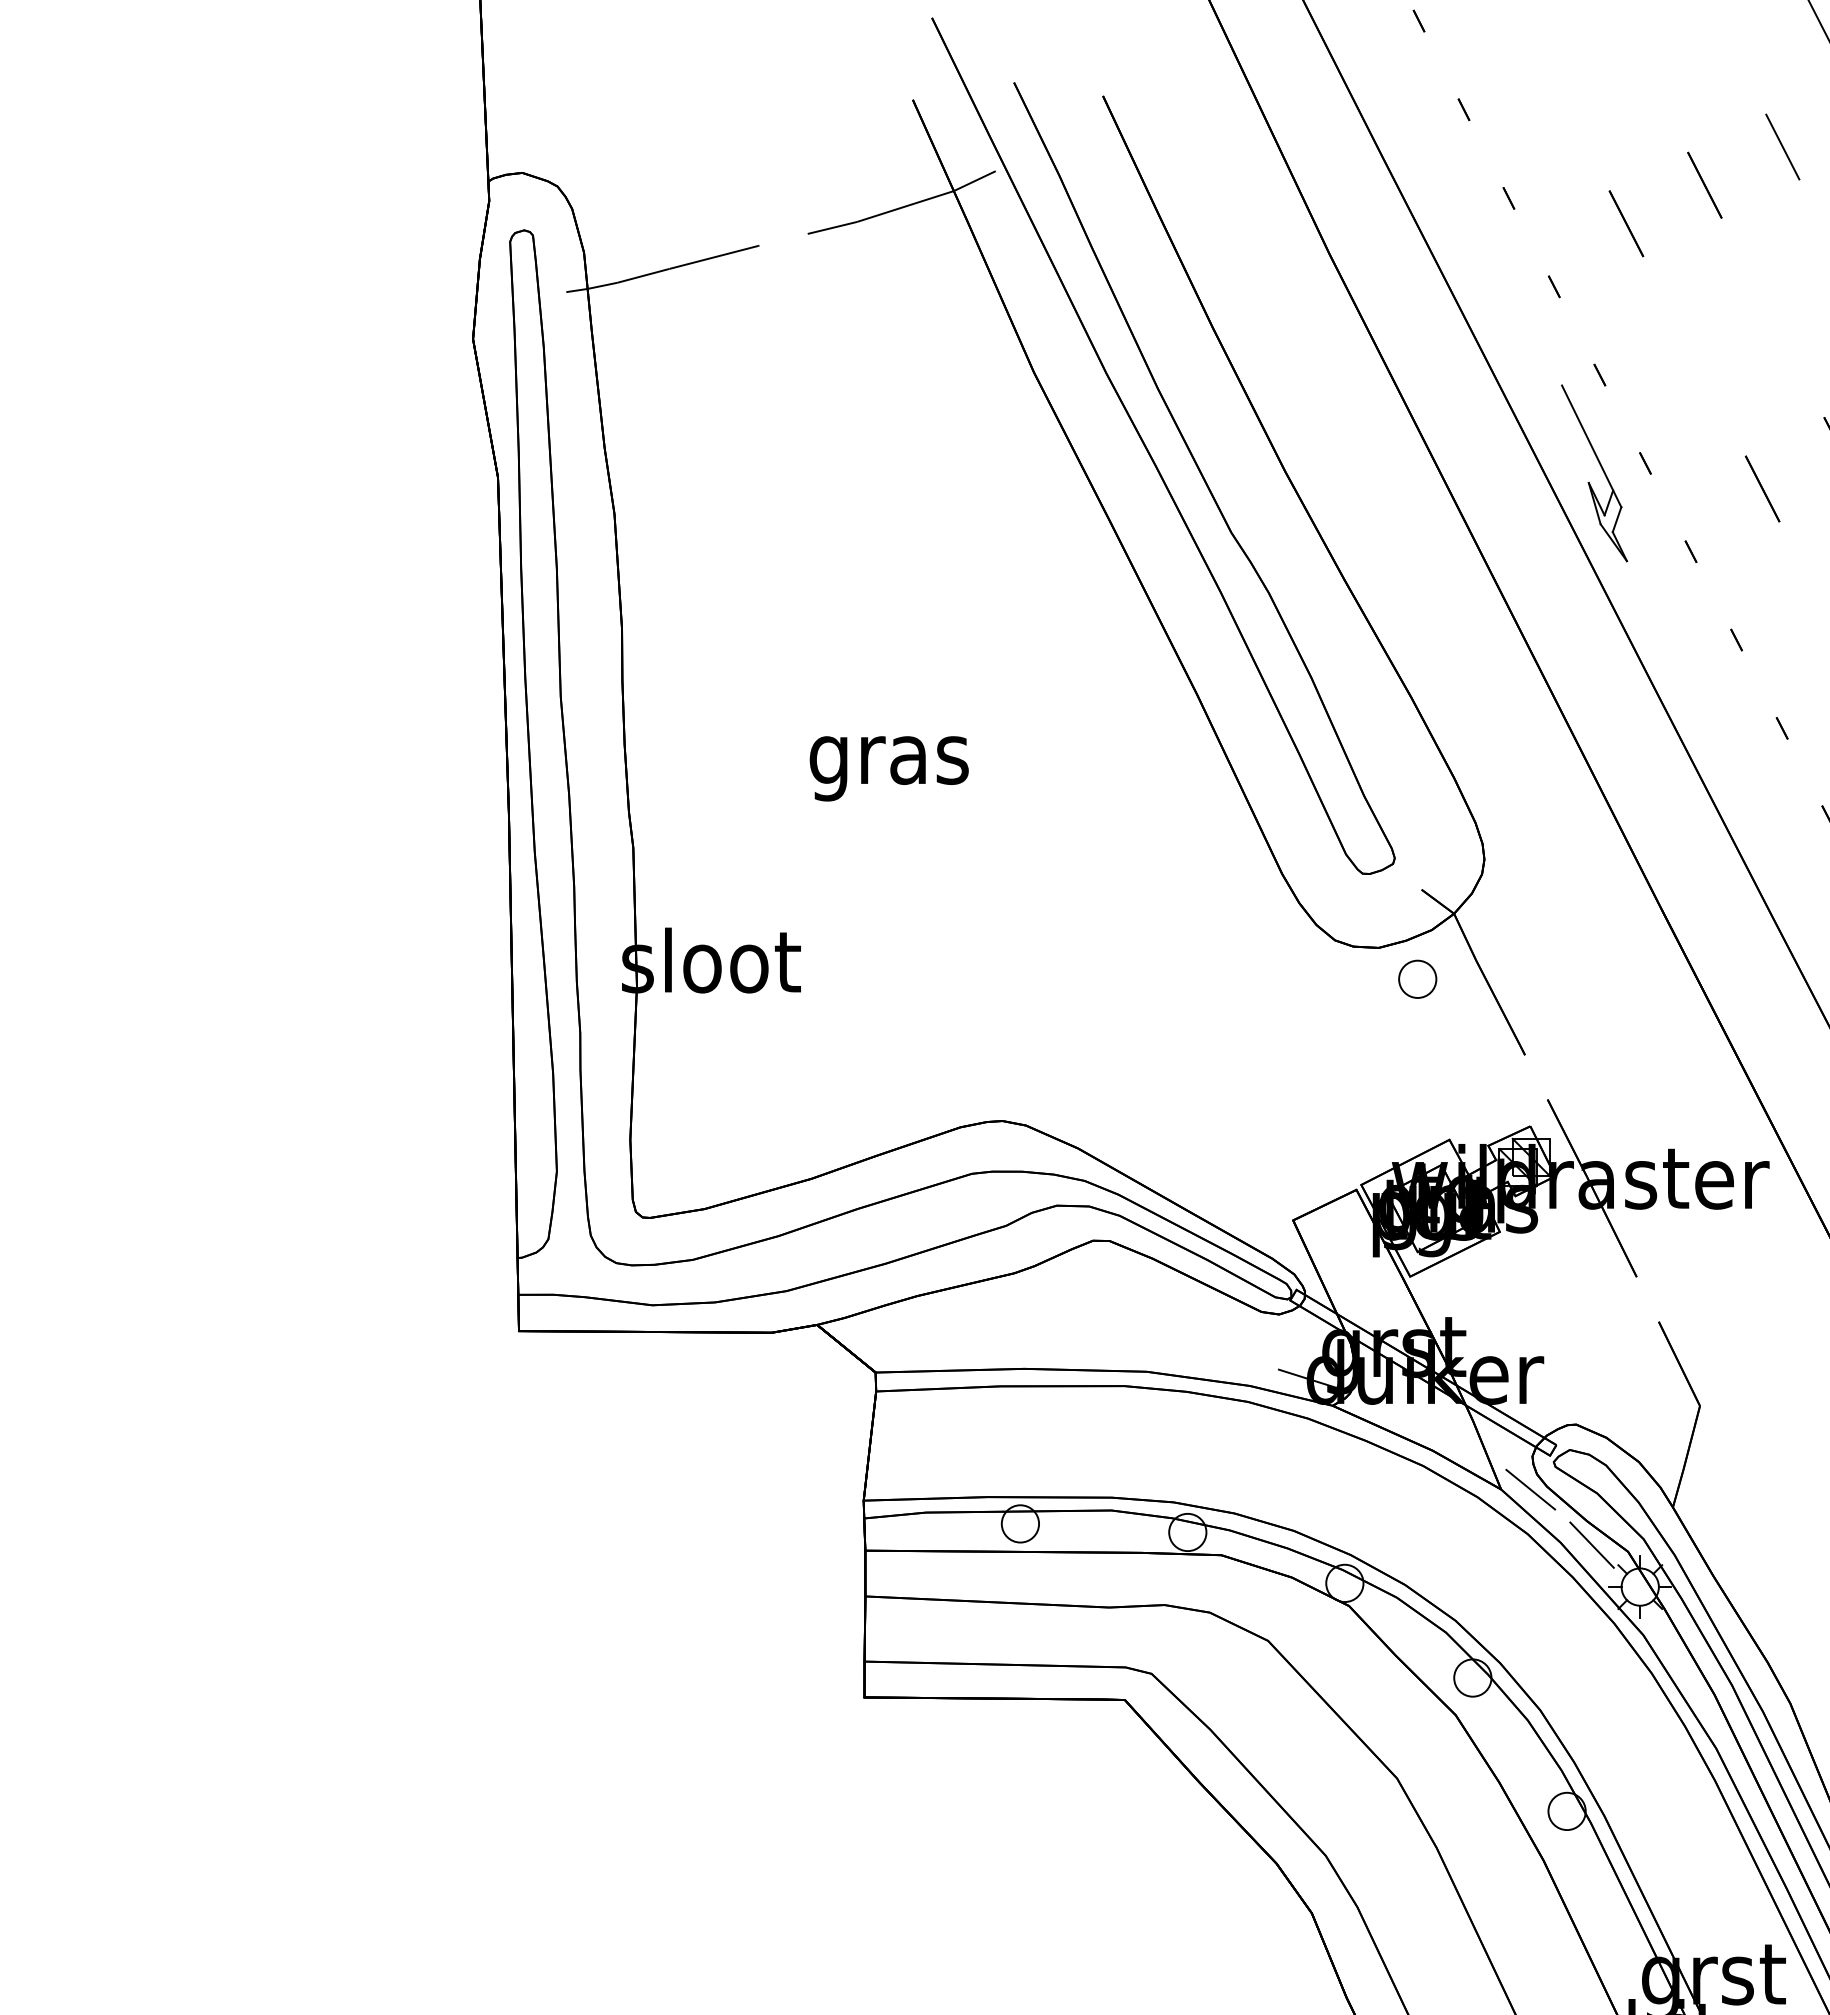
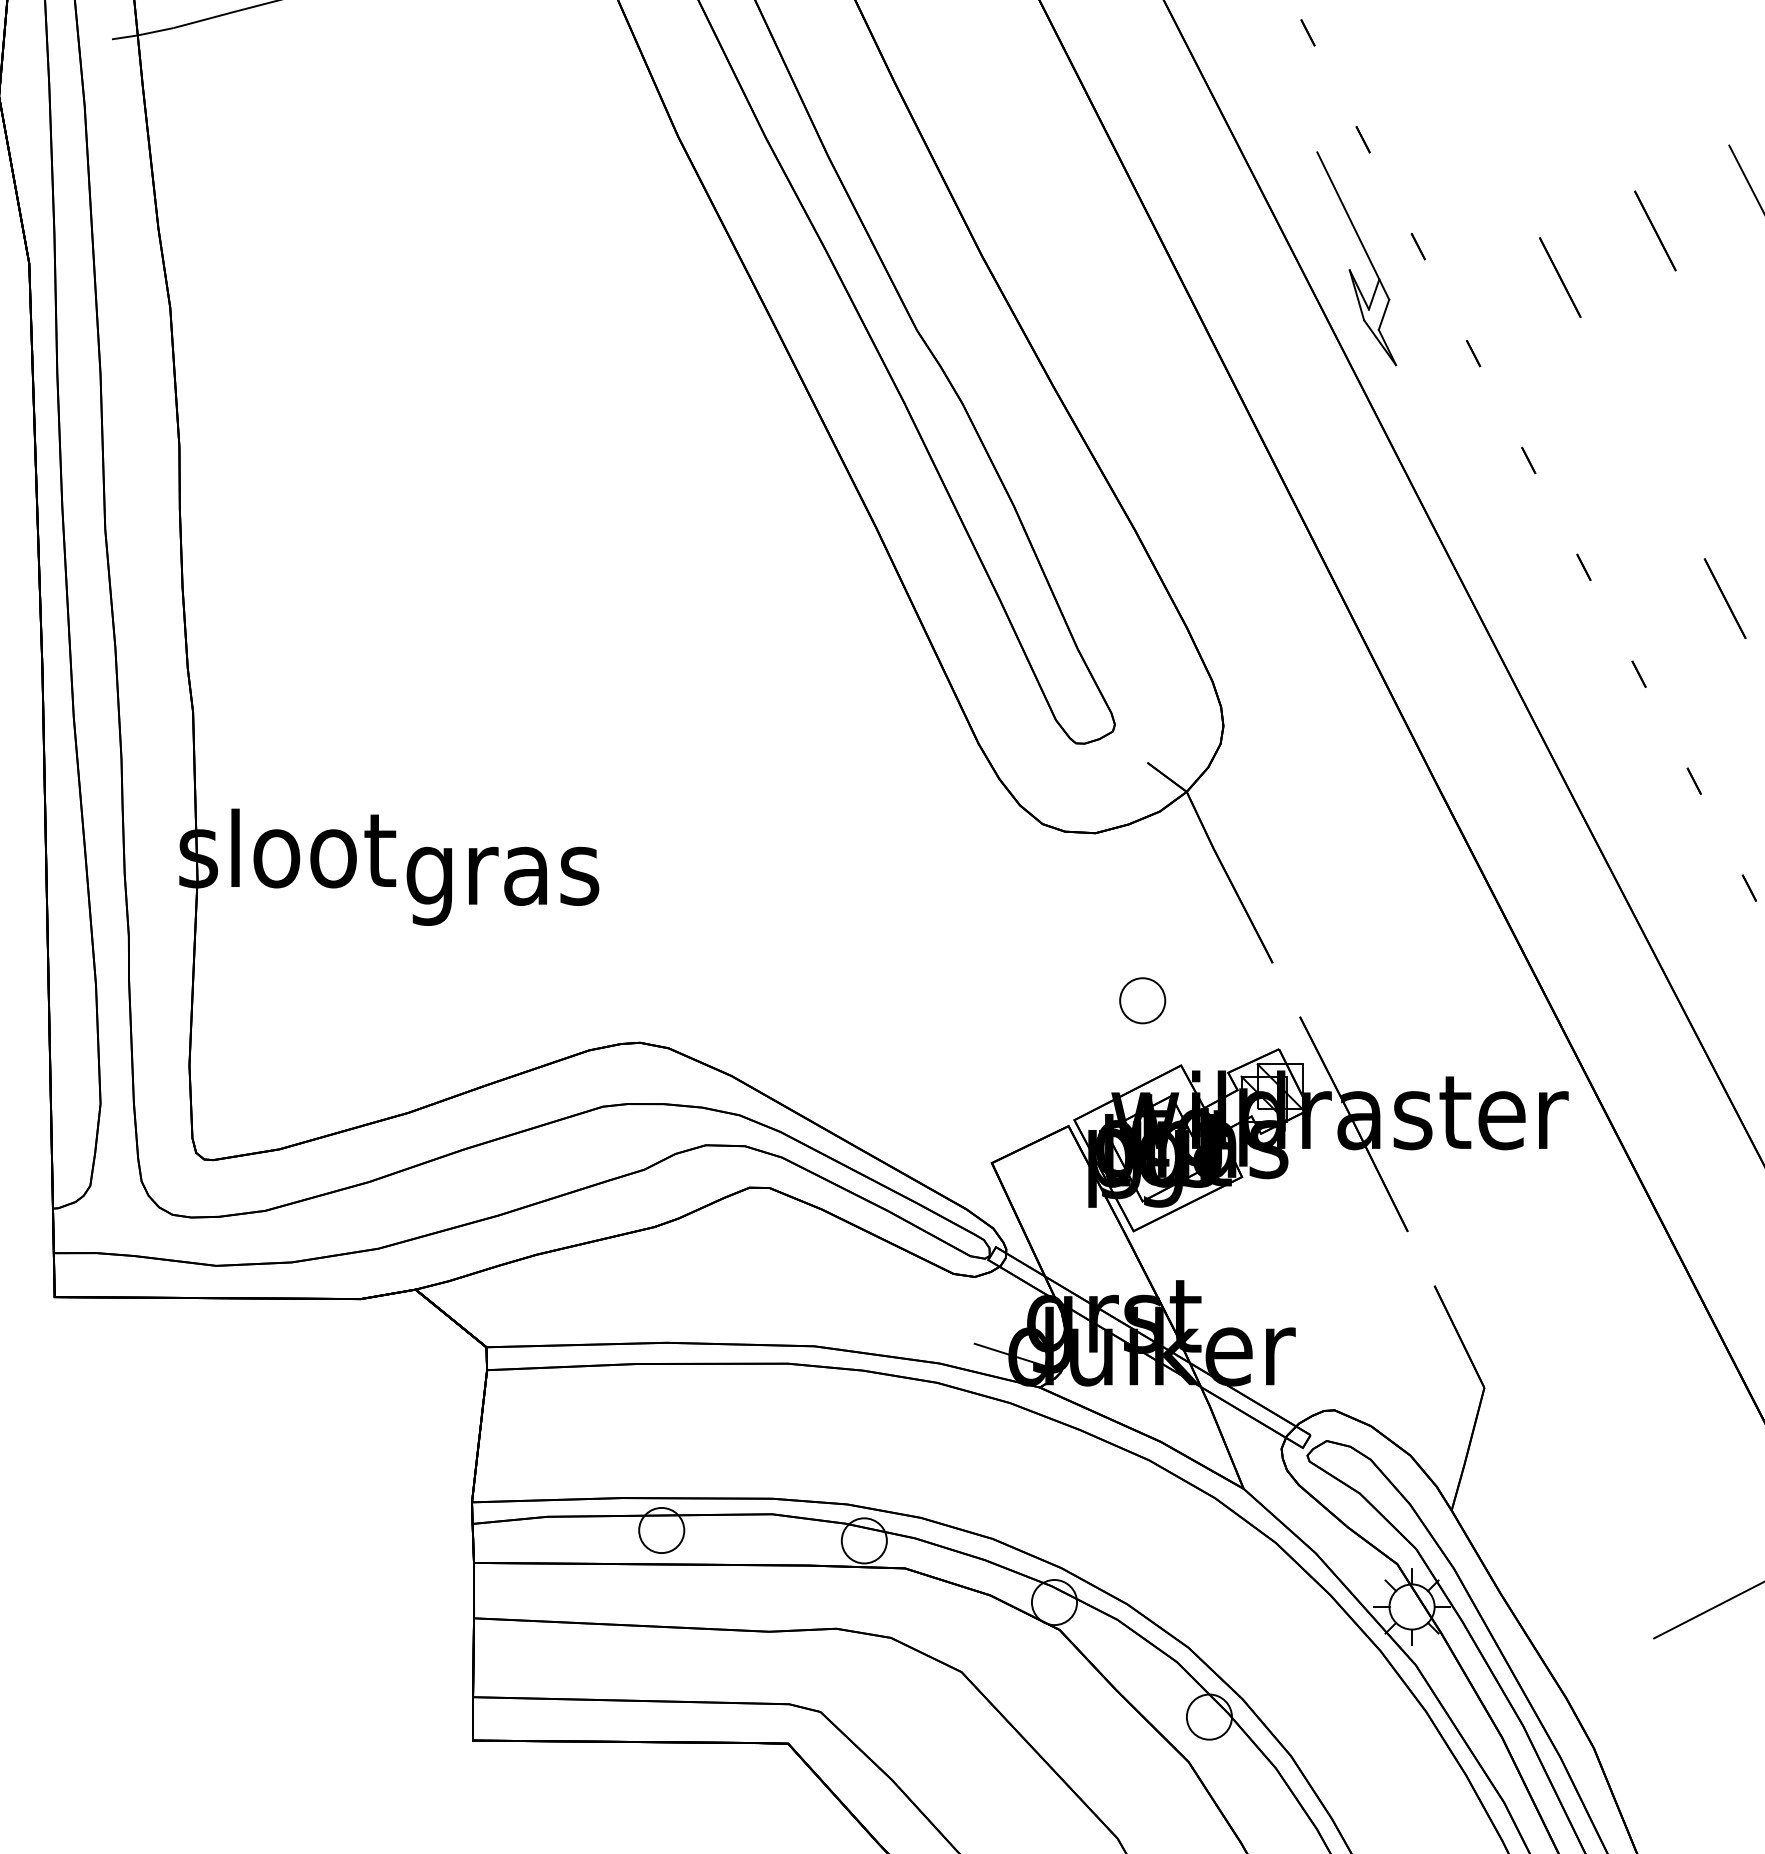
text: (888, 768) -> (502, 885), moved
part: (1417, 978) -> (1142, 999), moved
line: (1530, 1489) -> (1279, 1488), removed
line: (1591, 1544) -> (1353, 1555), removed

